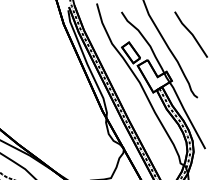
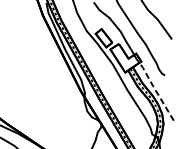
line: (186, 114) -> (155, 90), solid -> dashed

